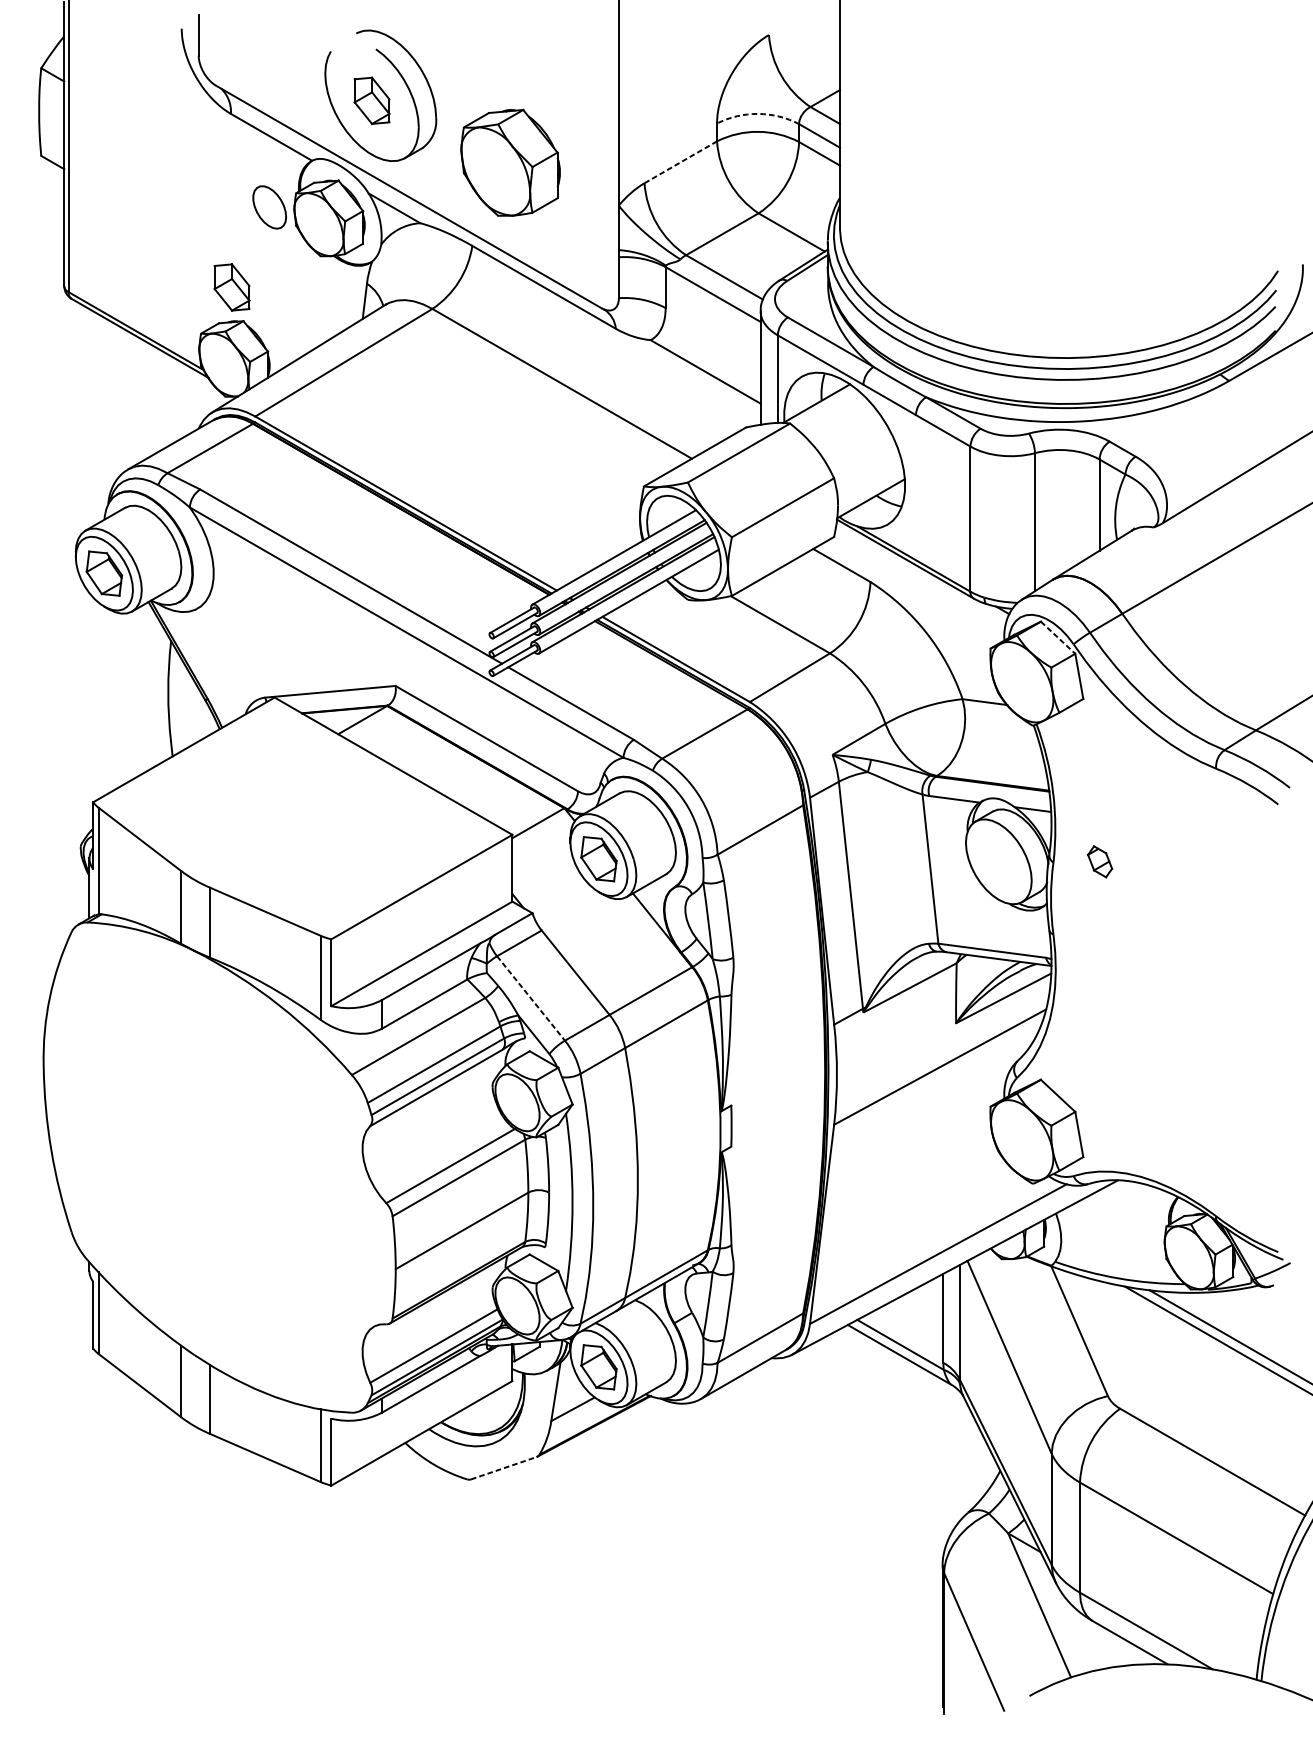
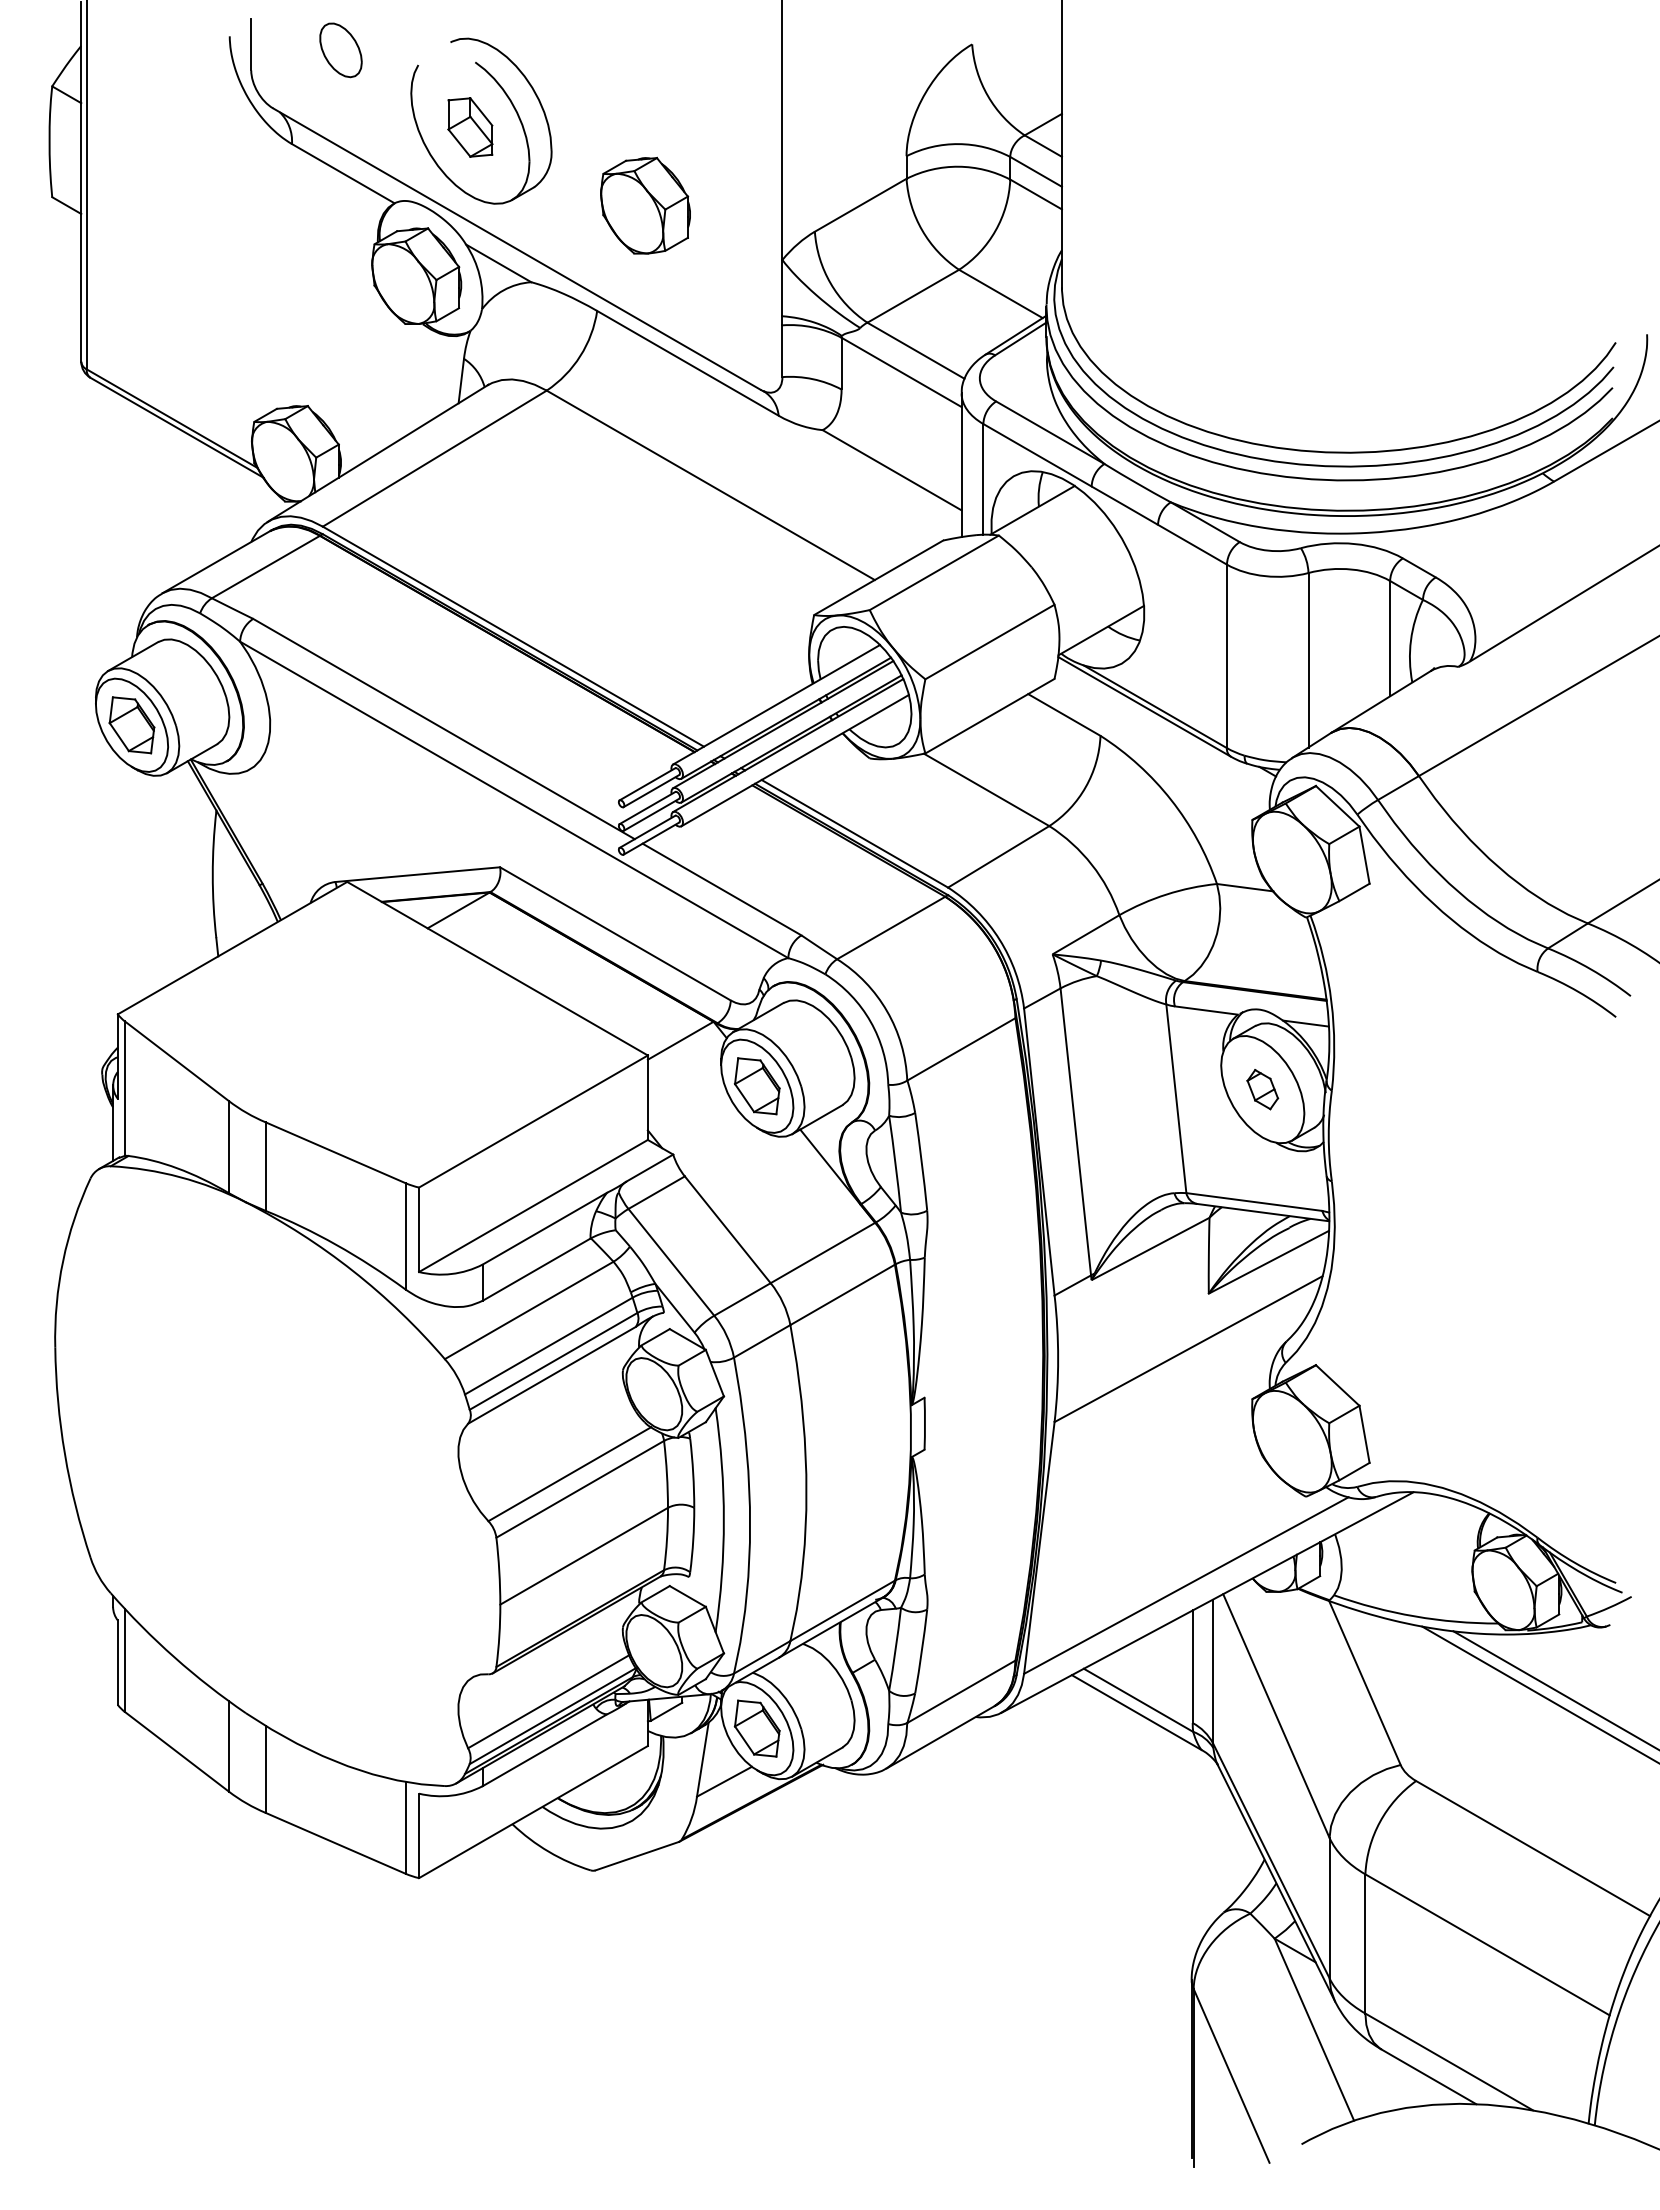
arc: (758, 114) -> (958, 144), dashed -> solid
part: (510, 162) -> (645, 205), size x0.71
line: (680, 162) -> (860, 205), dashed -> solid
part: (269, 207) -> (340, 50), moved
part: (232, 287) -> (293, 363), removed
line: (1057, 637) -> (1337, 806), dashed -> solid
part: (1099, 861) -> (1262, 1089), moved
line: (531, 998) -> (671, 1262), dashed -> solid
line: (504, 1468) -> (637, 1856), dashed -> solid

